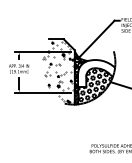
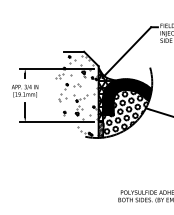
hatch: (95, 73) -> (126, 97), added

